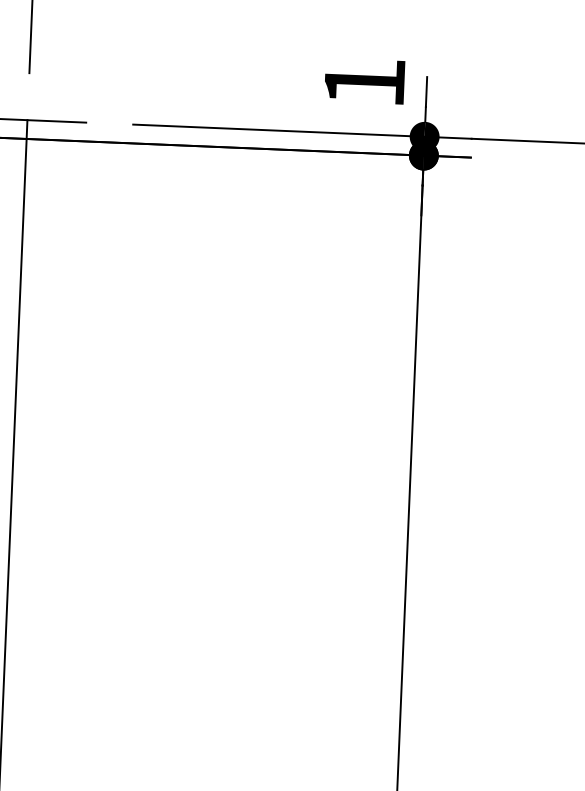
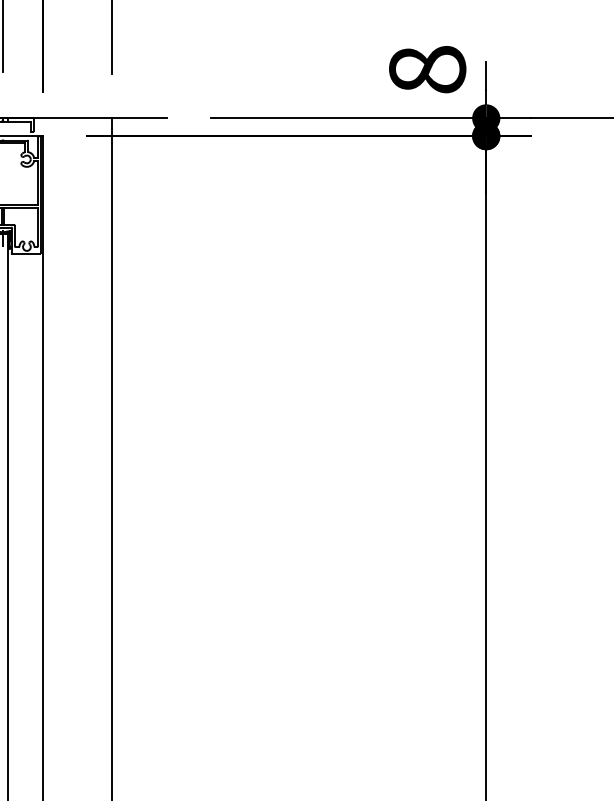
text: (364, 82) -> (427, 69), 1 -> 8

